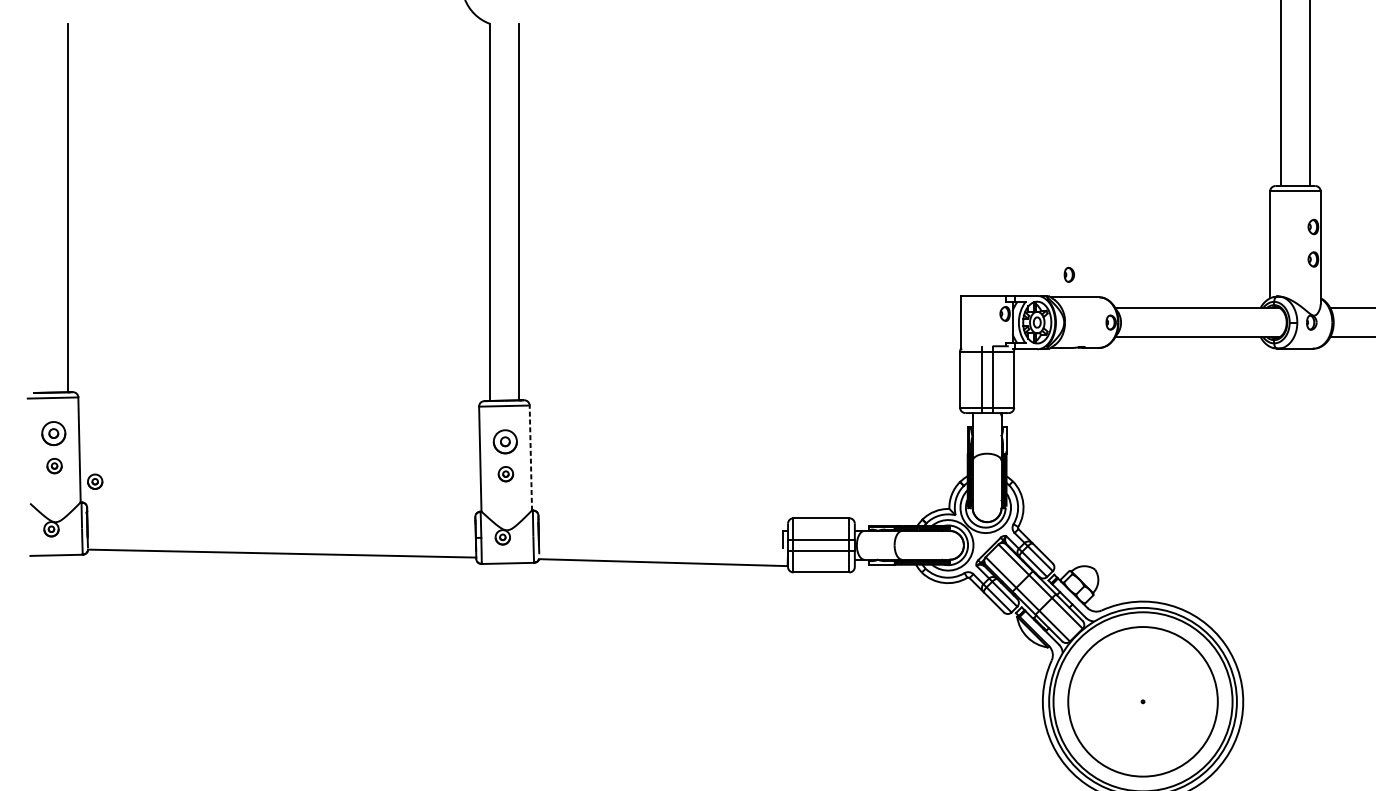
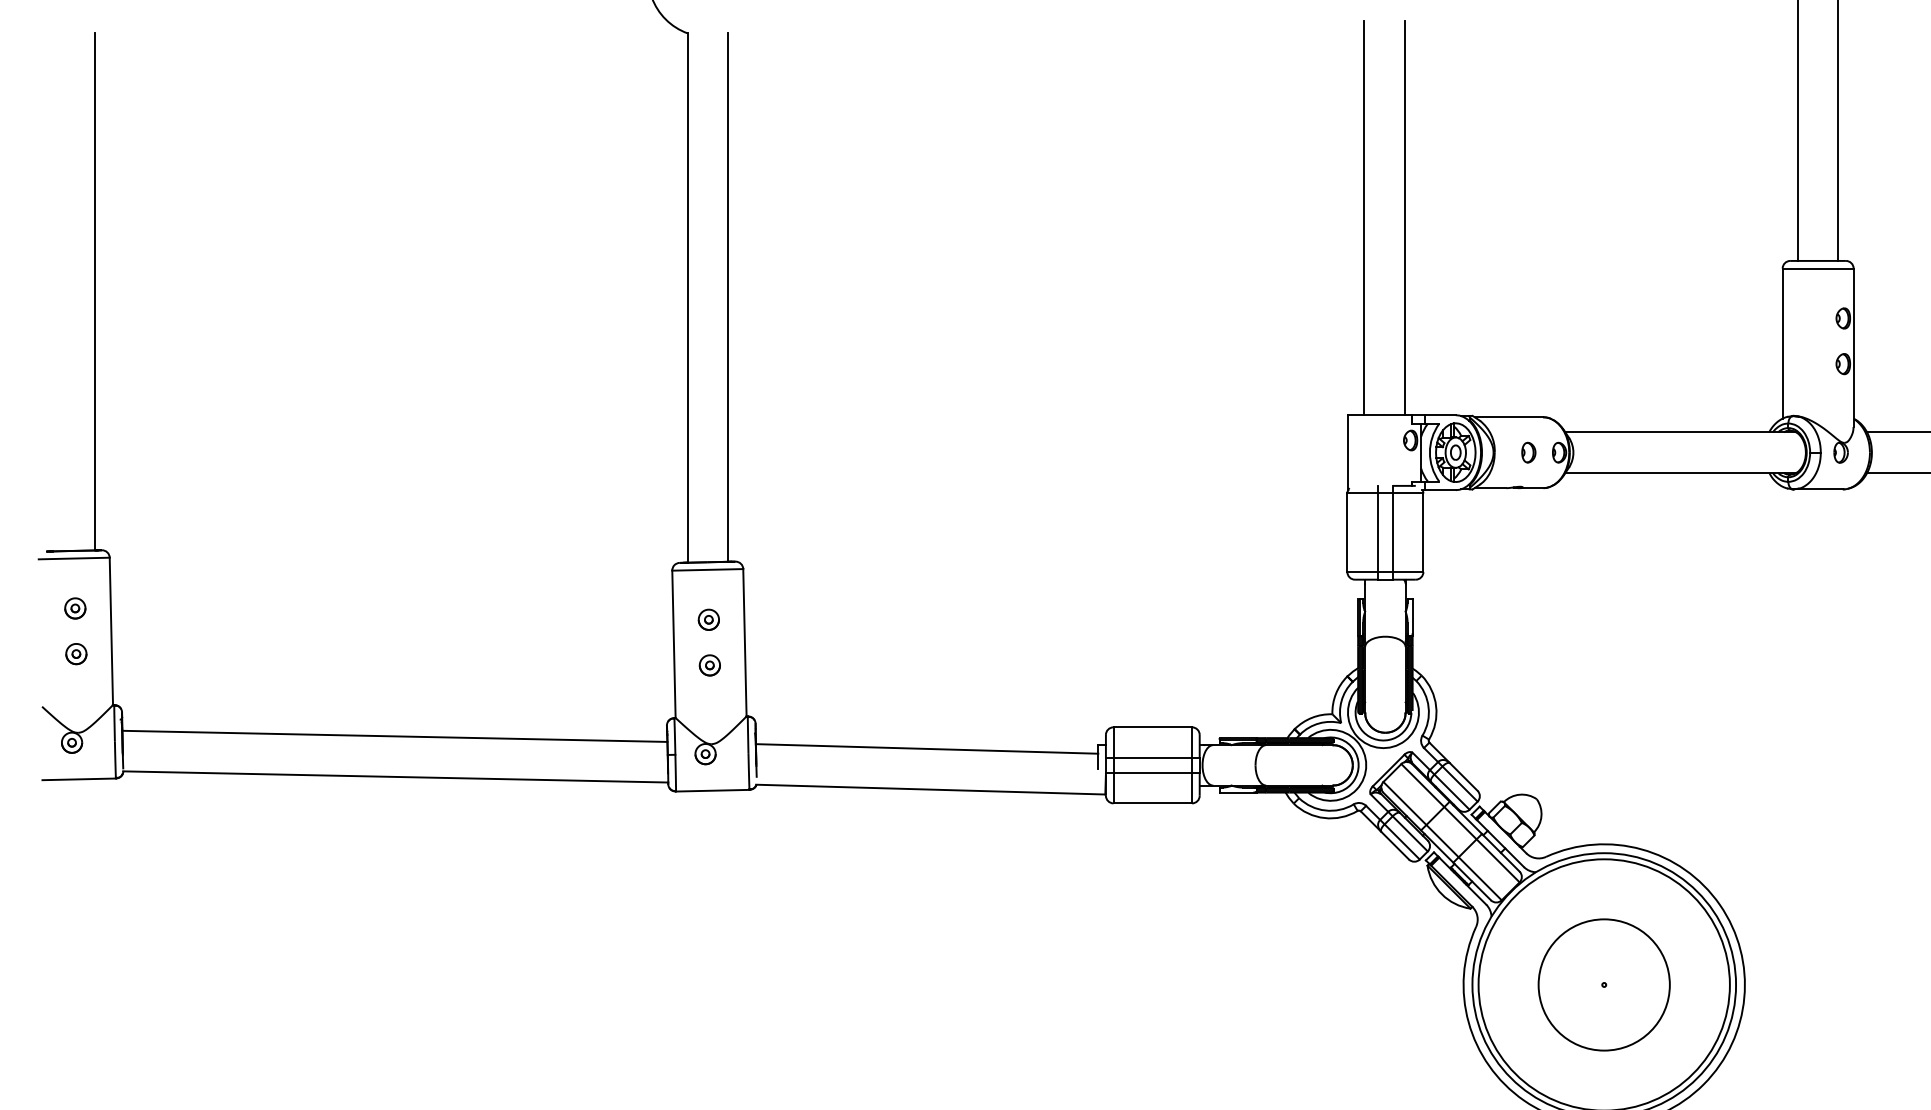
line: (972, 155) -> (1364, 217), added
line: (1000, 155) -> (1404, 217), added
part: (1069, 274) -> (1528, 452), moved
part: (53, 433) -> (75, 608), size x0.62
part: (504, 441) -> (708, 619), size x0.62
line: (530, 457) -> (744, 642), dashed -> solid
part: (95, 482) -> (133, 676), removed
line: (281, 524) -> (394, 735), added
line: (660, 533) -> (926, 748), added
circle: (1142, 701) -> (1603, 984), size x0.62

